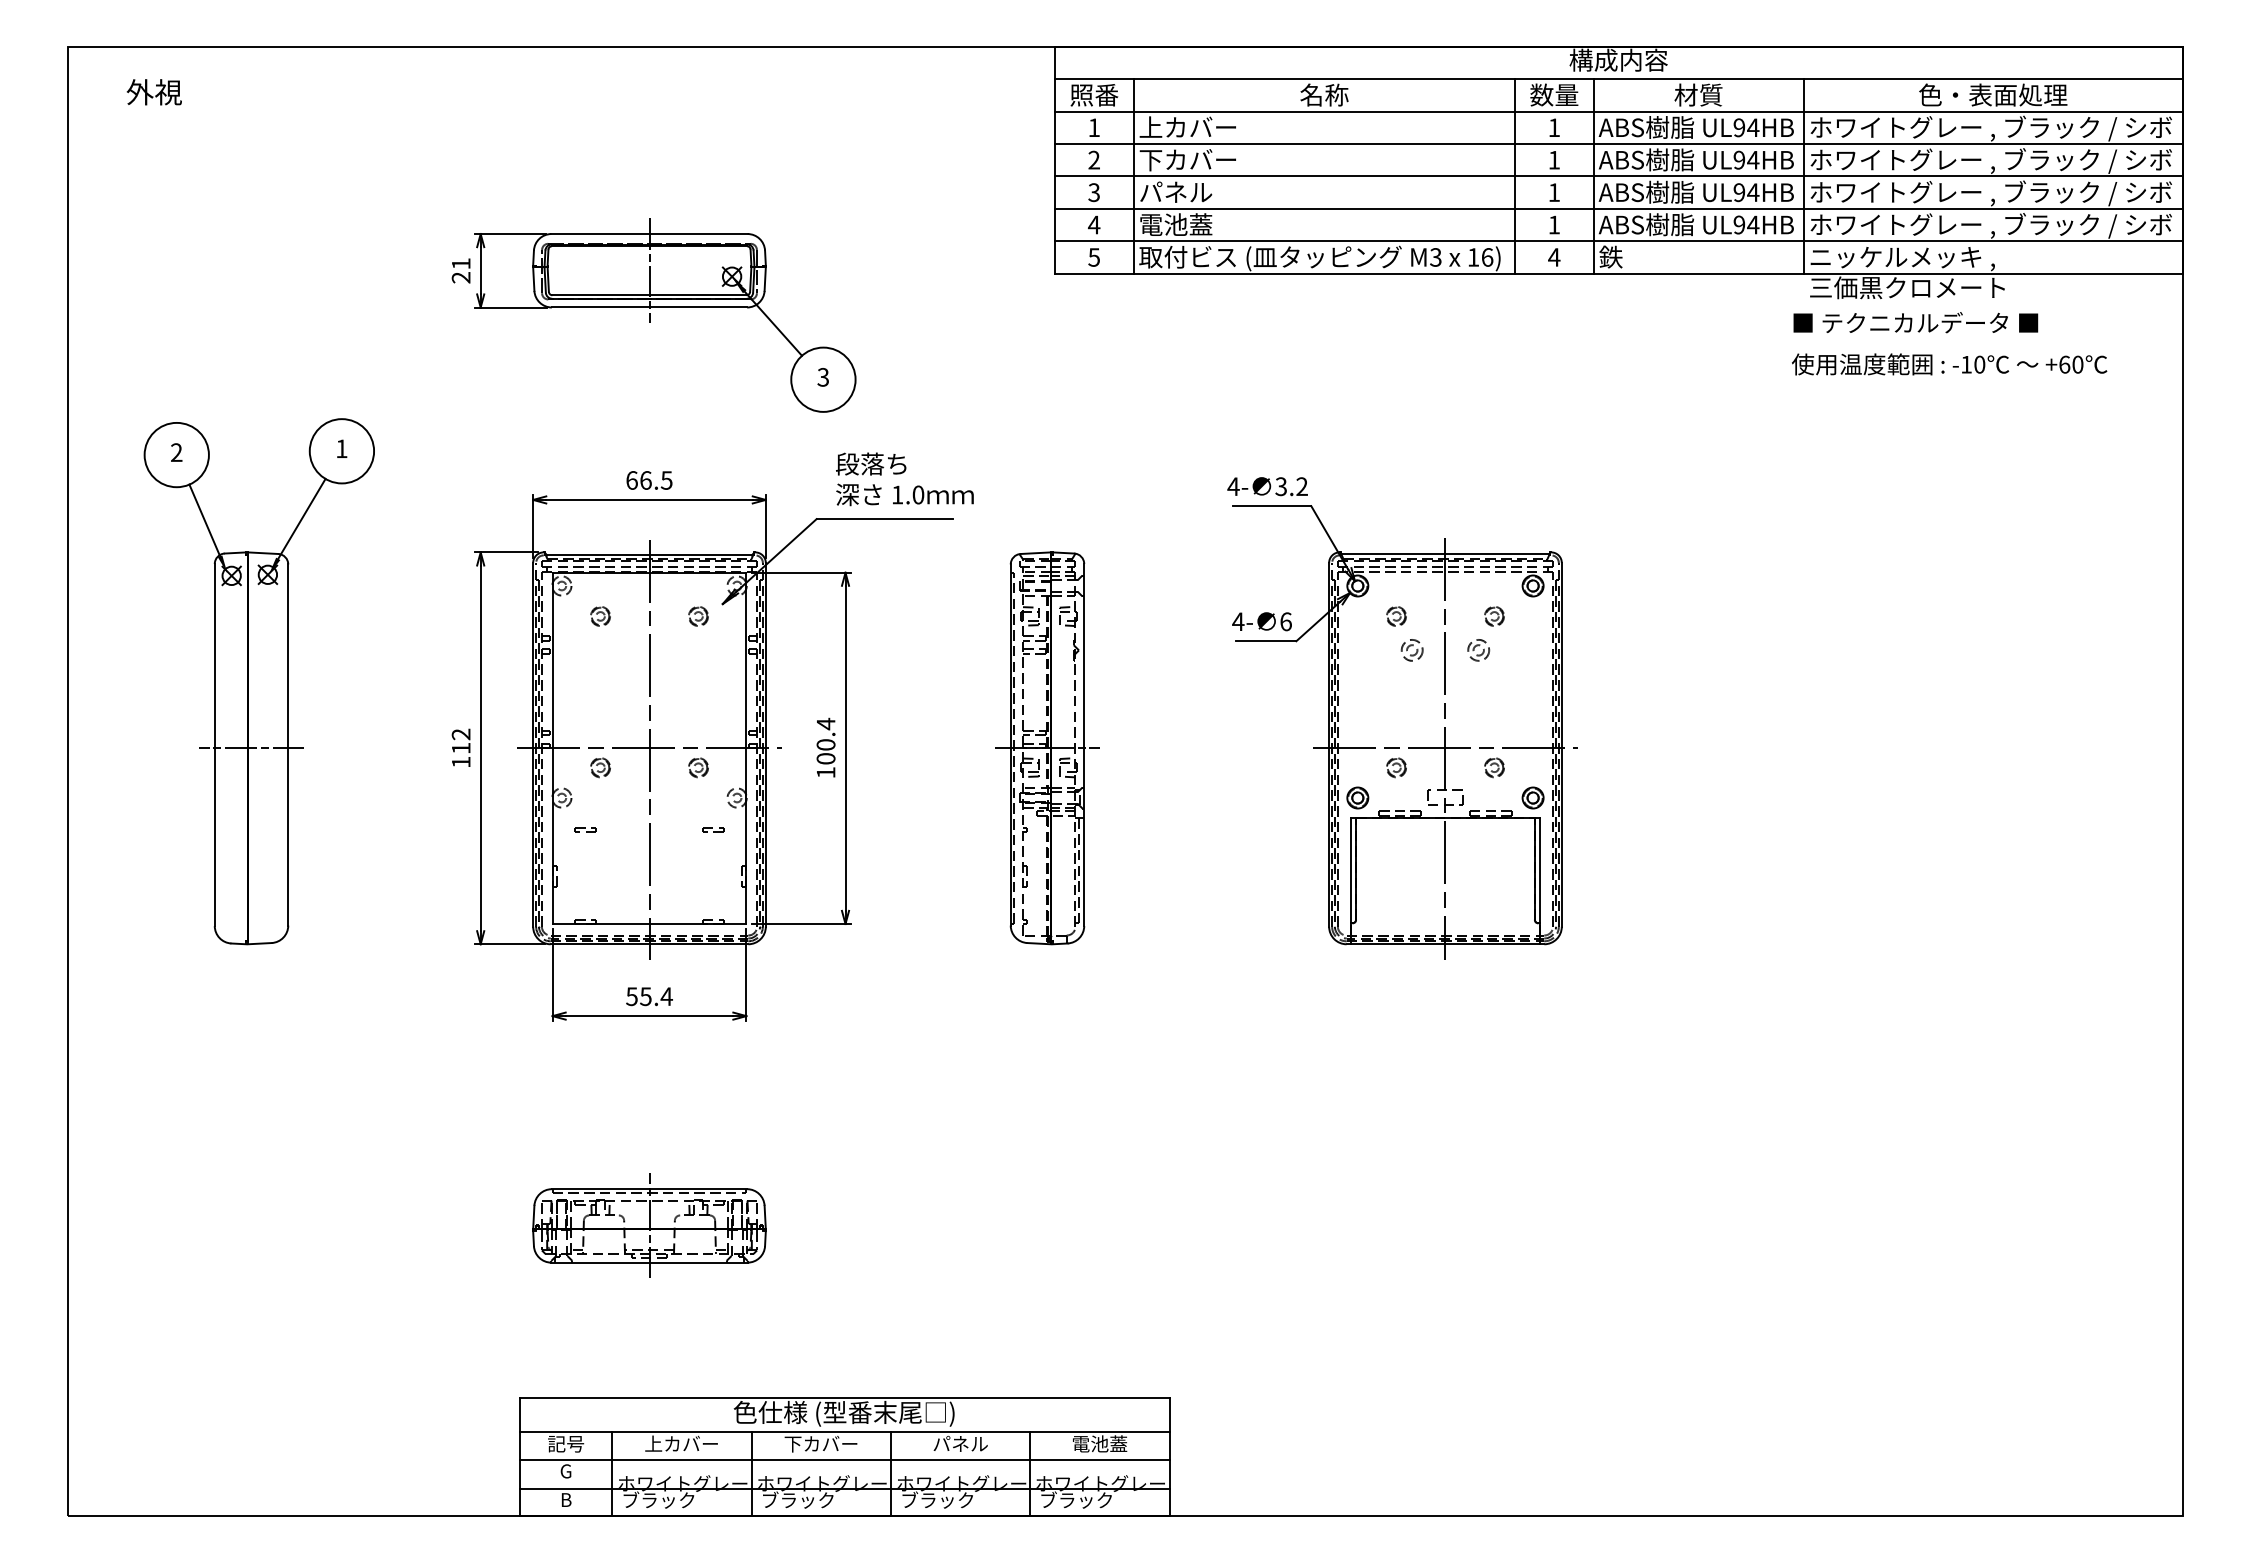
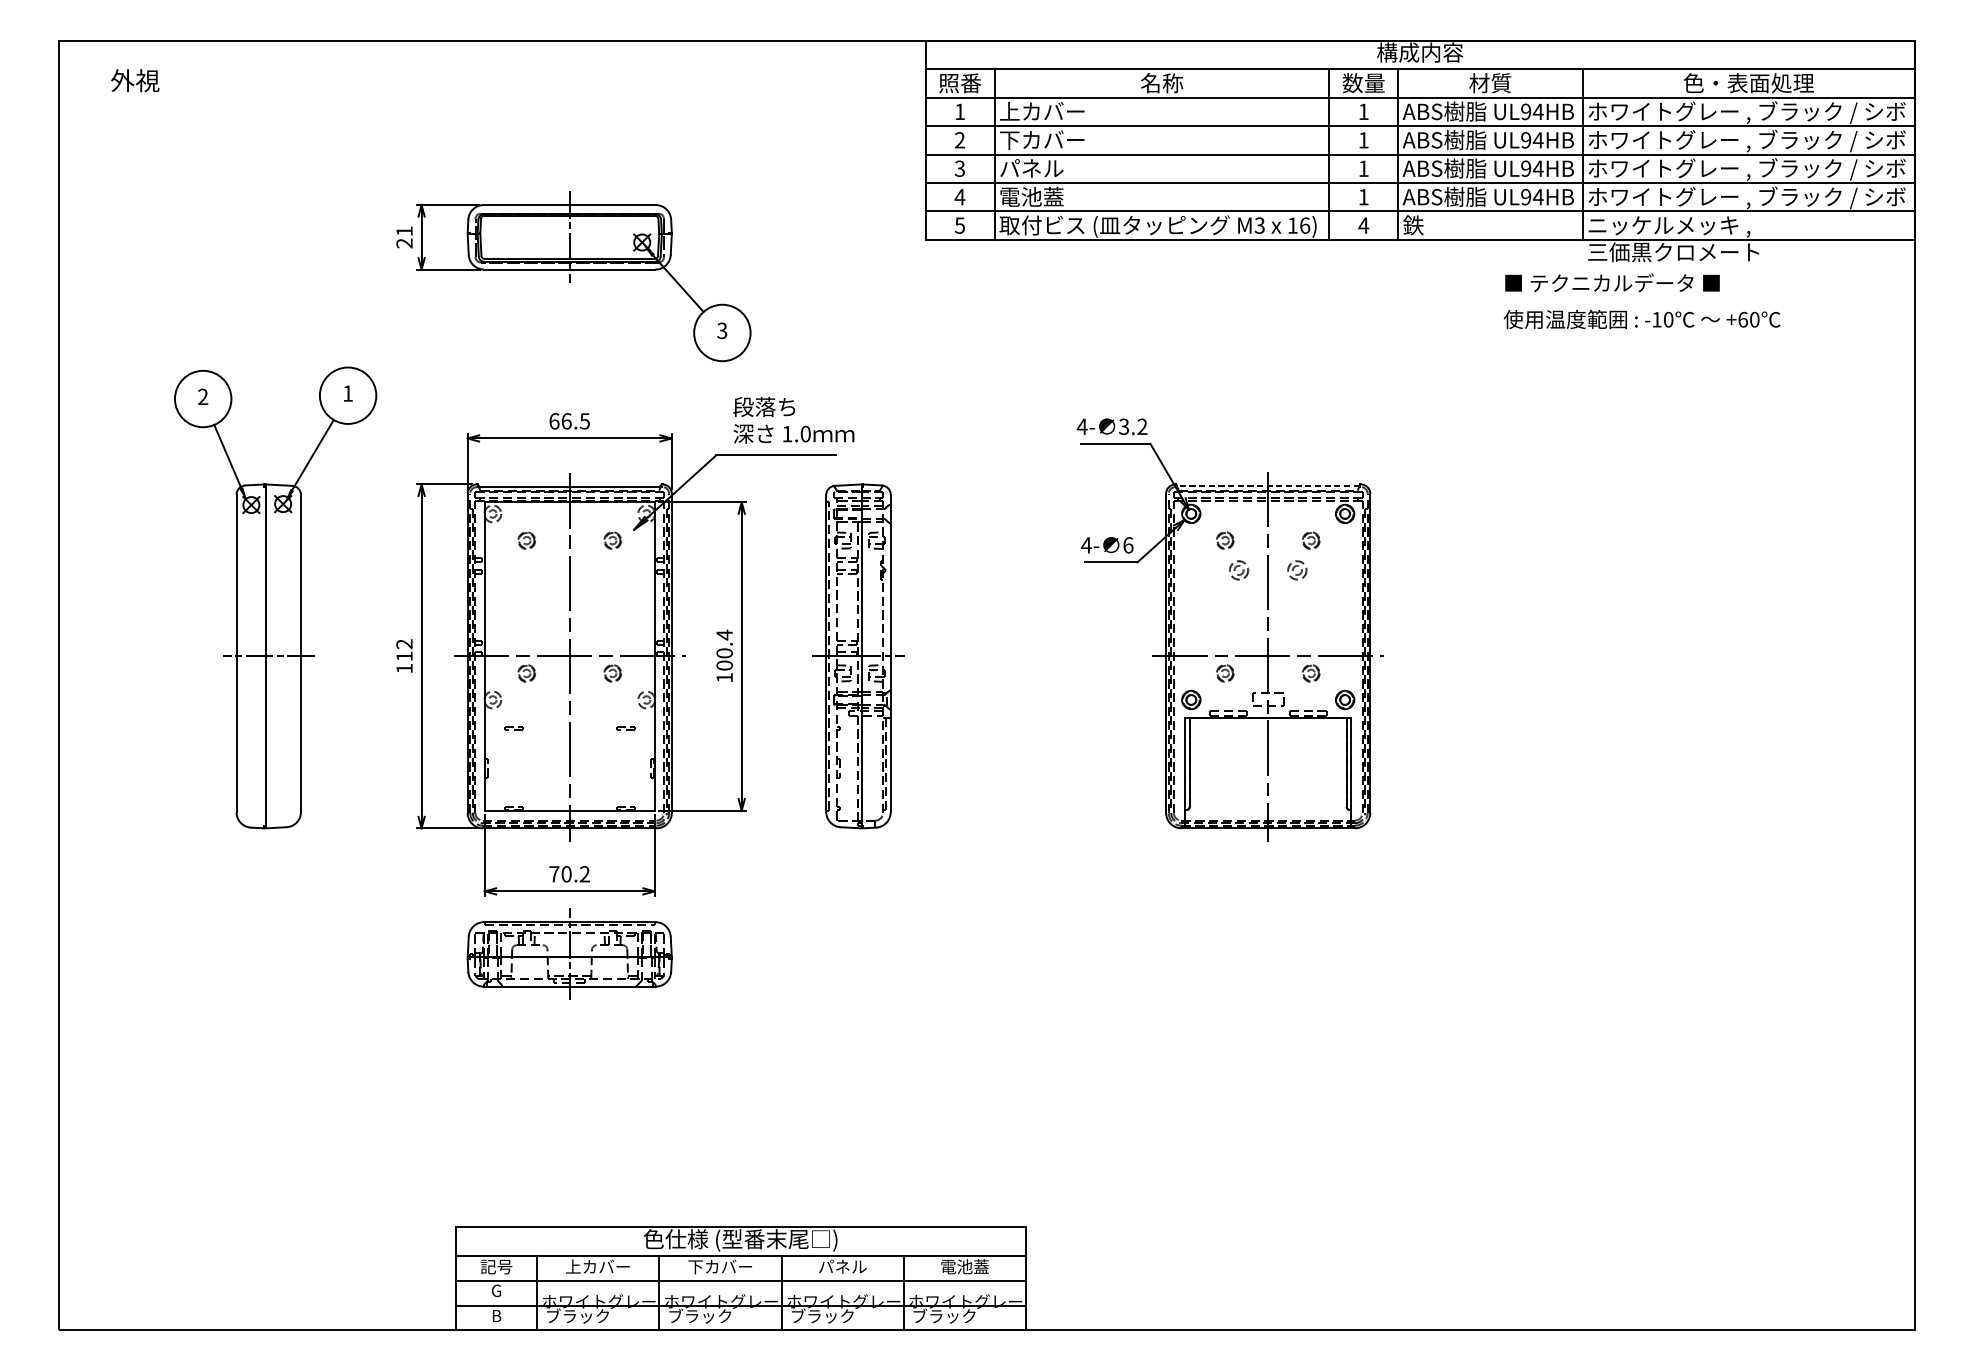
text: (1949, 343) -> (1642, 301), moved
line: (1444, 553) -> (1267, 485), solid -> dashed
part: (258, 681) -> (274, 597), moved
part: (1047, 748) -> (858, 656), moved
text: (649, 996) -> (569, 874), 55.4 -> 70.2
part: (649, 1225) -> (569, 954), moved

